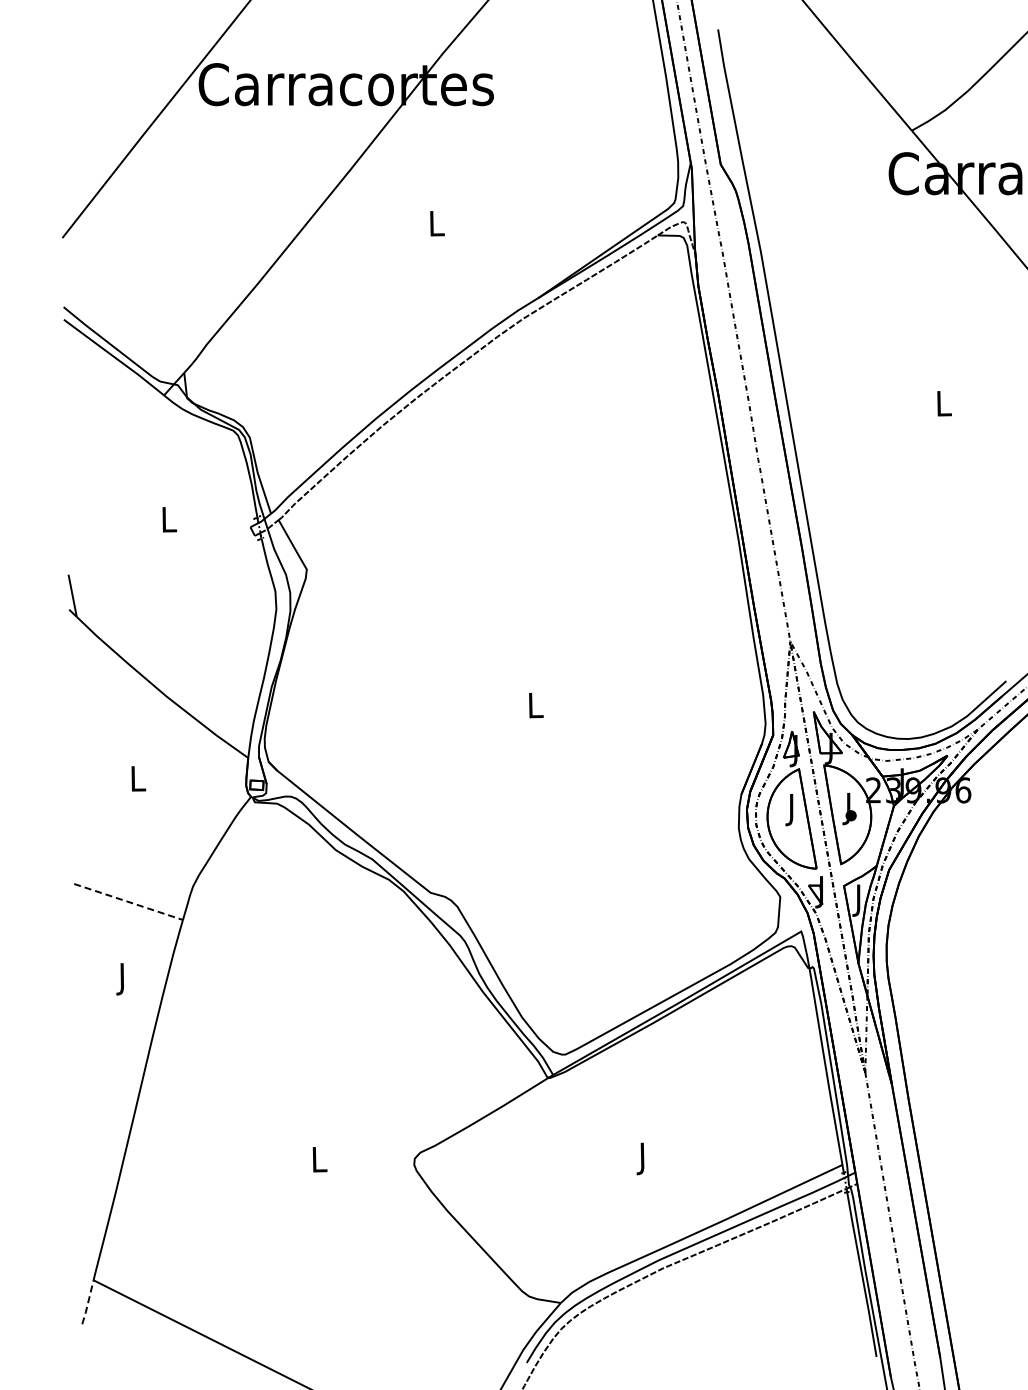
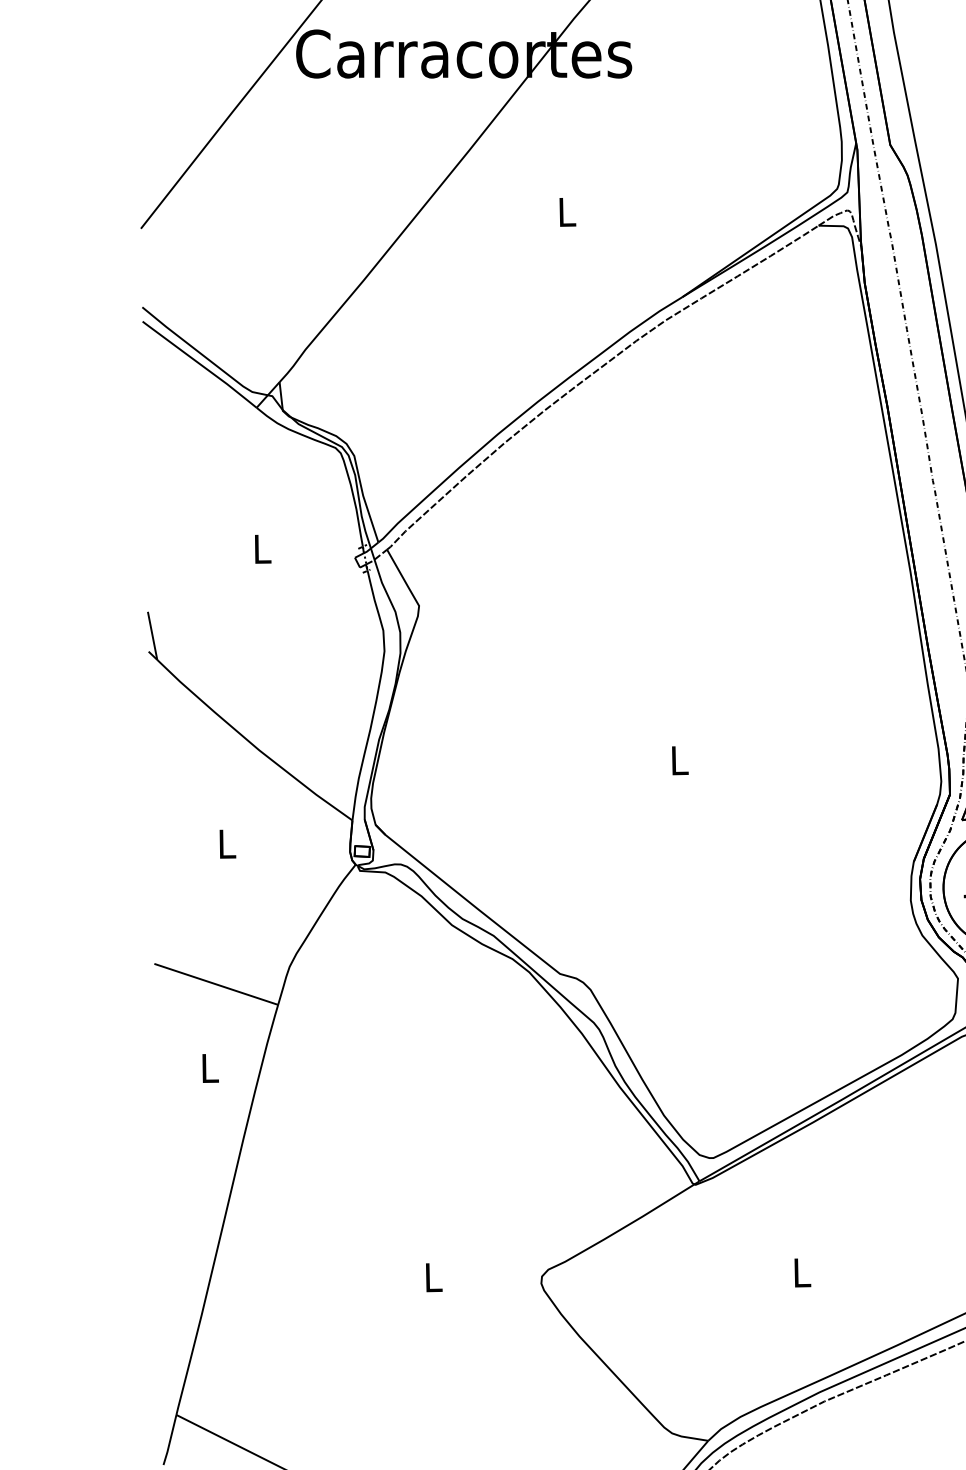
line: (129, 902) -> (217, 984), dashed -> solid
text: (123, 979) -> (210, 1072), J -> L
text: (643, 1158) -> (802, 1276), J -> L
line: (88, 1301) -> (170, 1439), dashed -> solid

